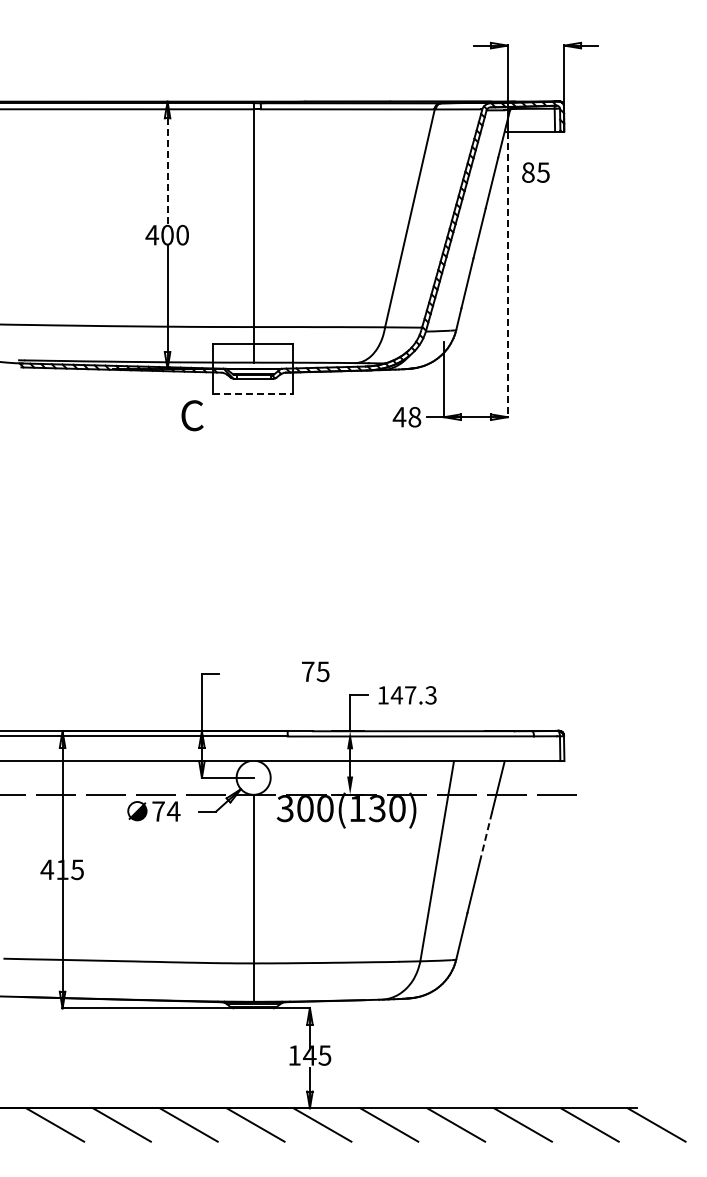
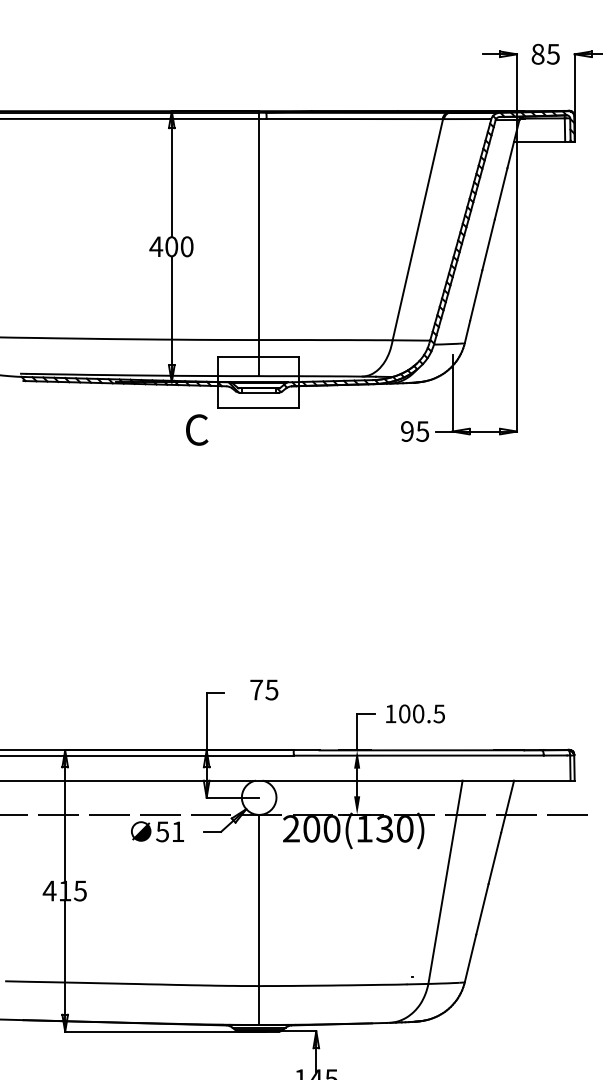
line: (167, 172) -> (171, 183), dashed -> solid
text: (535, 172) -> (545, 54), moved
line: (507, 274) -> (516, 286), dashed -> solid
line: (253, 394) -> (259, 408), dashed -> solid
text: (406, 416) -> (414, 430), 48 -> 95
text: (315, 671) -> (264, 689), moved
text: (413, 695) -> (421, 714), 147.3 -> 100.5
text: (284, 809) -> (290, 829), 300(130) -> 200(130)
text: (166, 811) -> (170, 831), 74 -> 51
line: (485, 837) -> (494, 858), dashed -> solid

